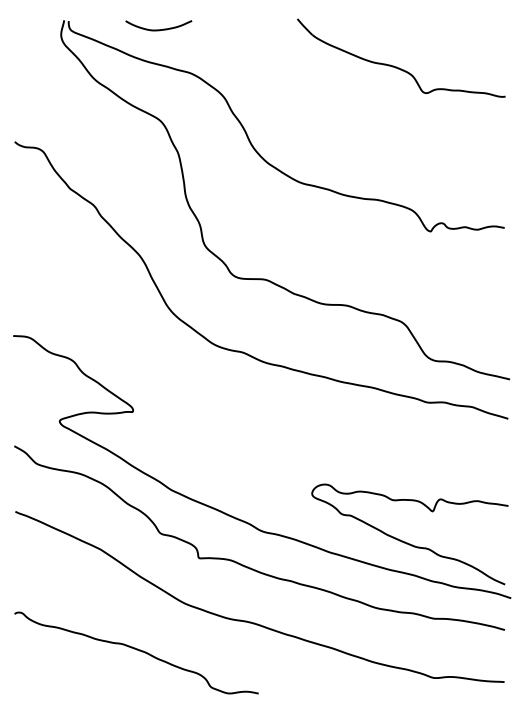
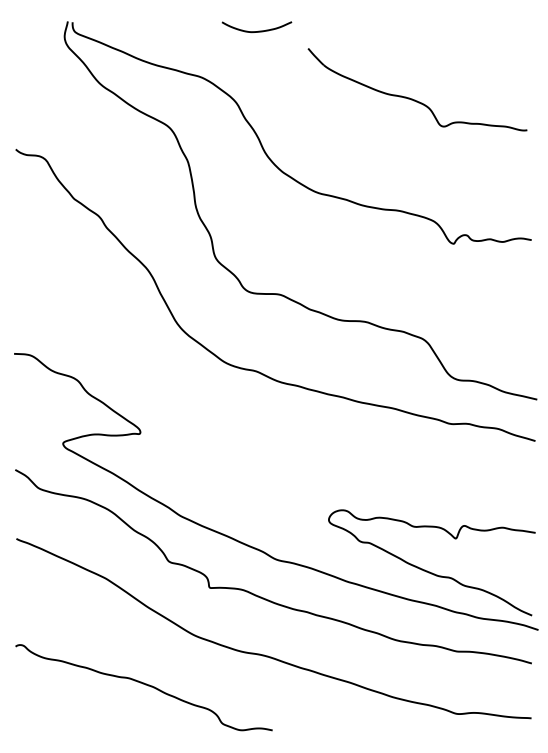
curve: (158, 29) -> (256, 31), moved
part: (399, 67) -> (415, 99), moved

